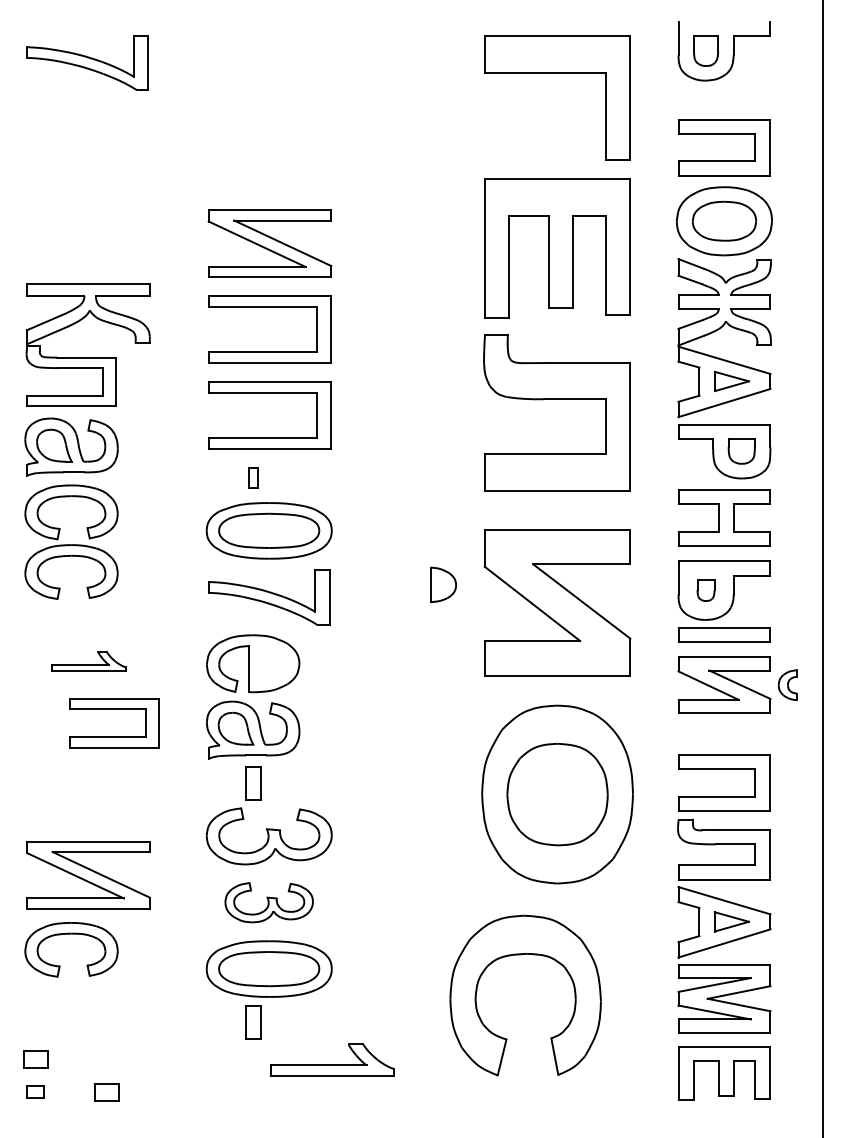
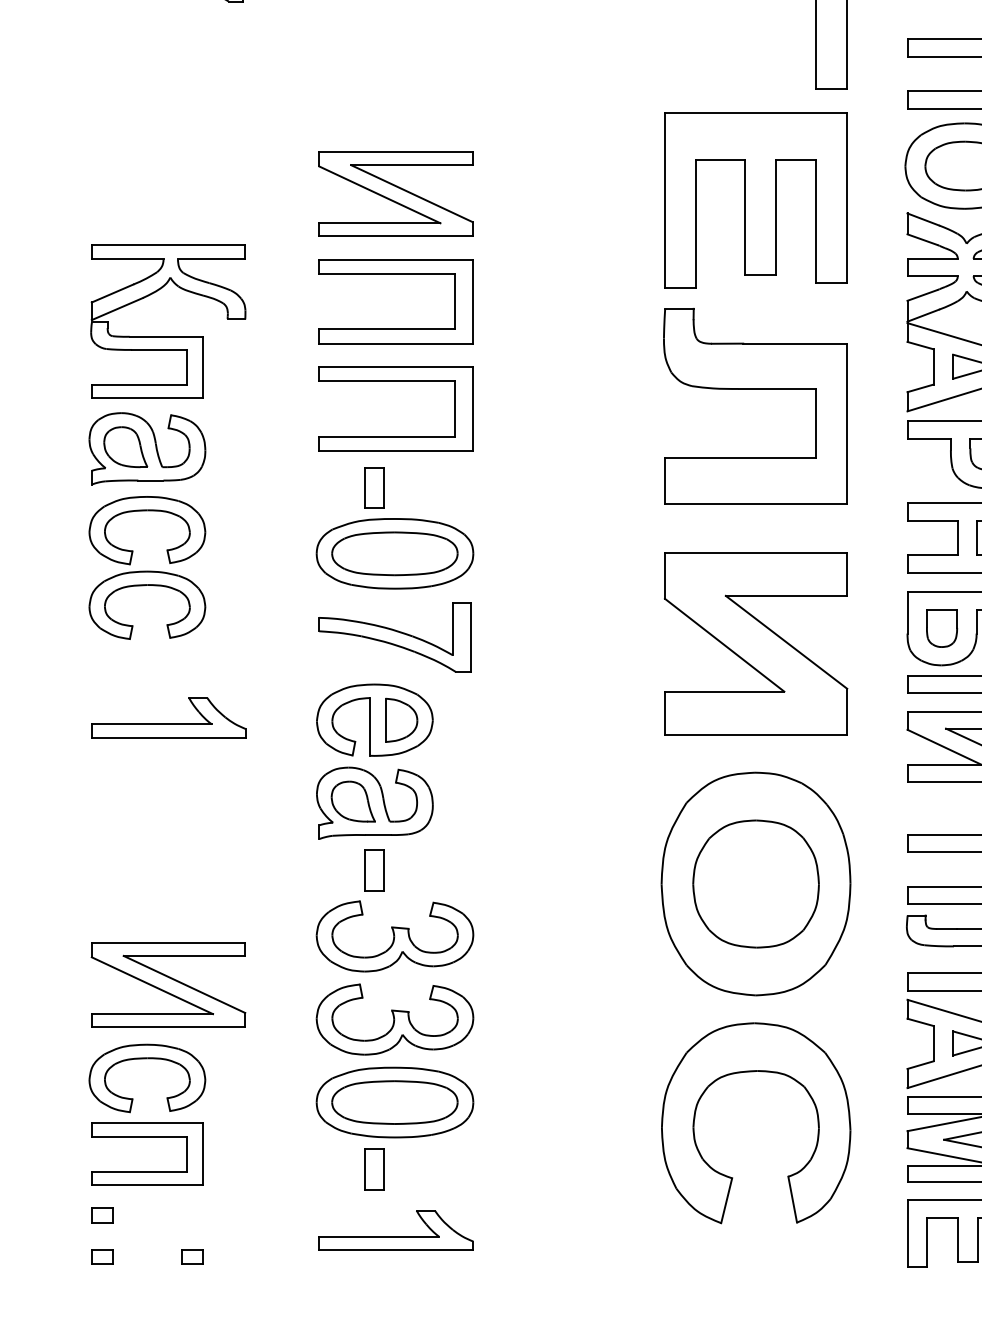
part: (253, 477) -> (375, 486), size x1.67
part: (443, 584) -> (401, 719), moved
part: (705, 590) -> (941, 628), size x1.43
part: (88, 661) -> (168, 717), size x1.67
part: (114, 736) -> (147, 1170), moved
part: (268, 902) -> (394, 1019), size x1.43
part: (520, 955) -> (749, 1073), moved
part: (35, 1058) -> (102, 1214), size x0.71
part: (332, 1059) -> (396, 1229), moved
part: (107, 1091) -> (192, 1255), size x0.71

